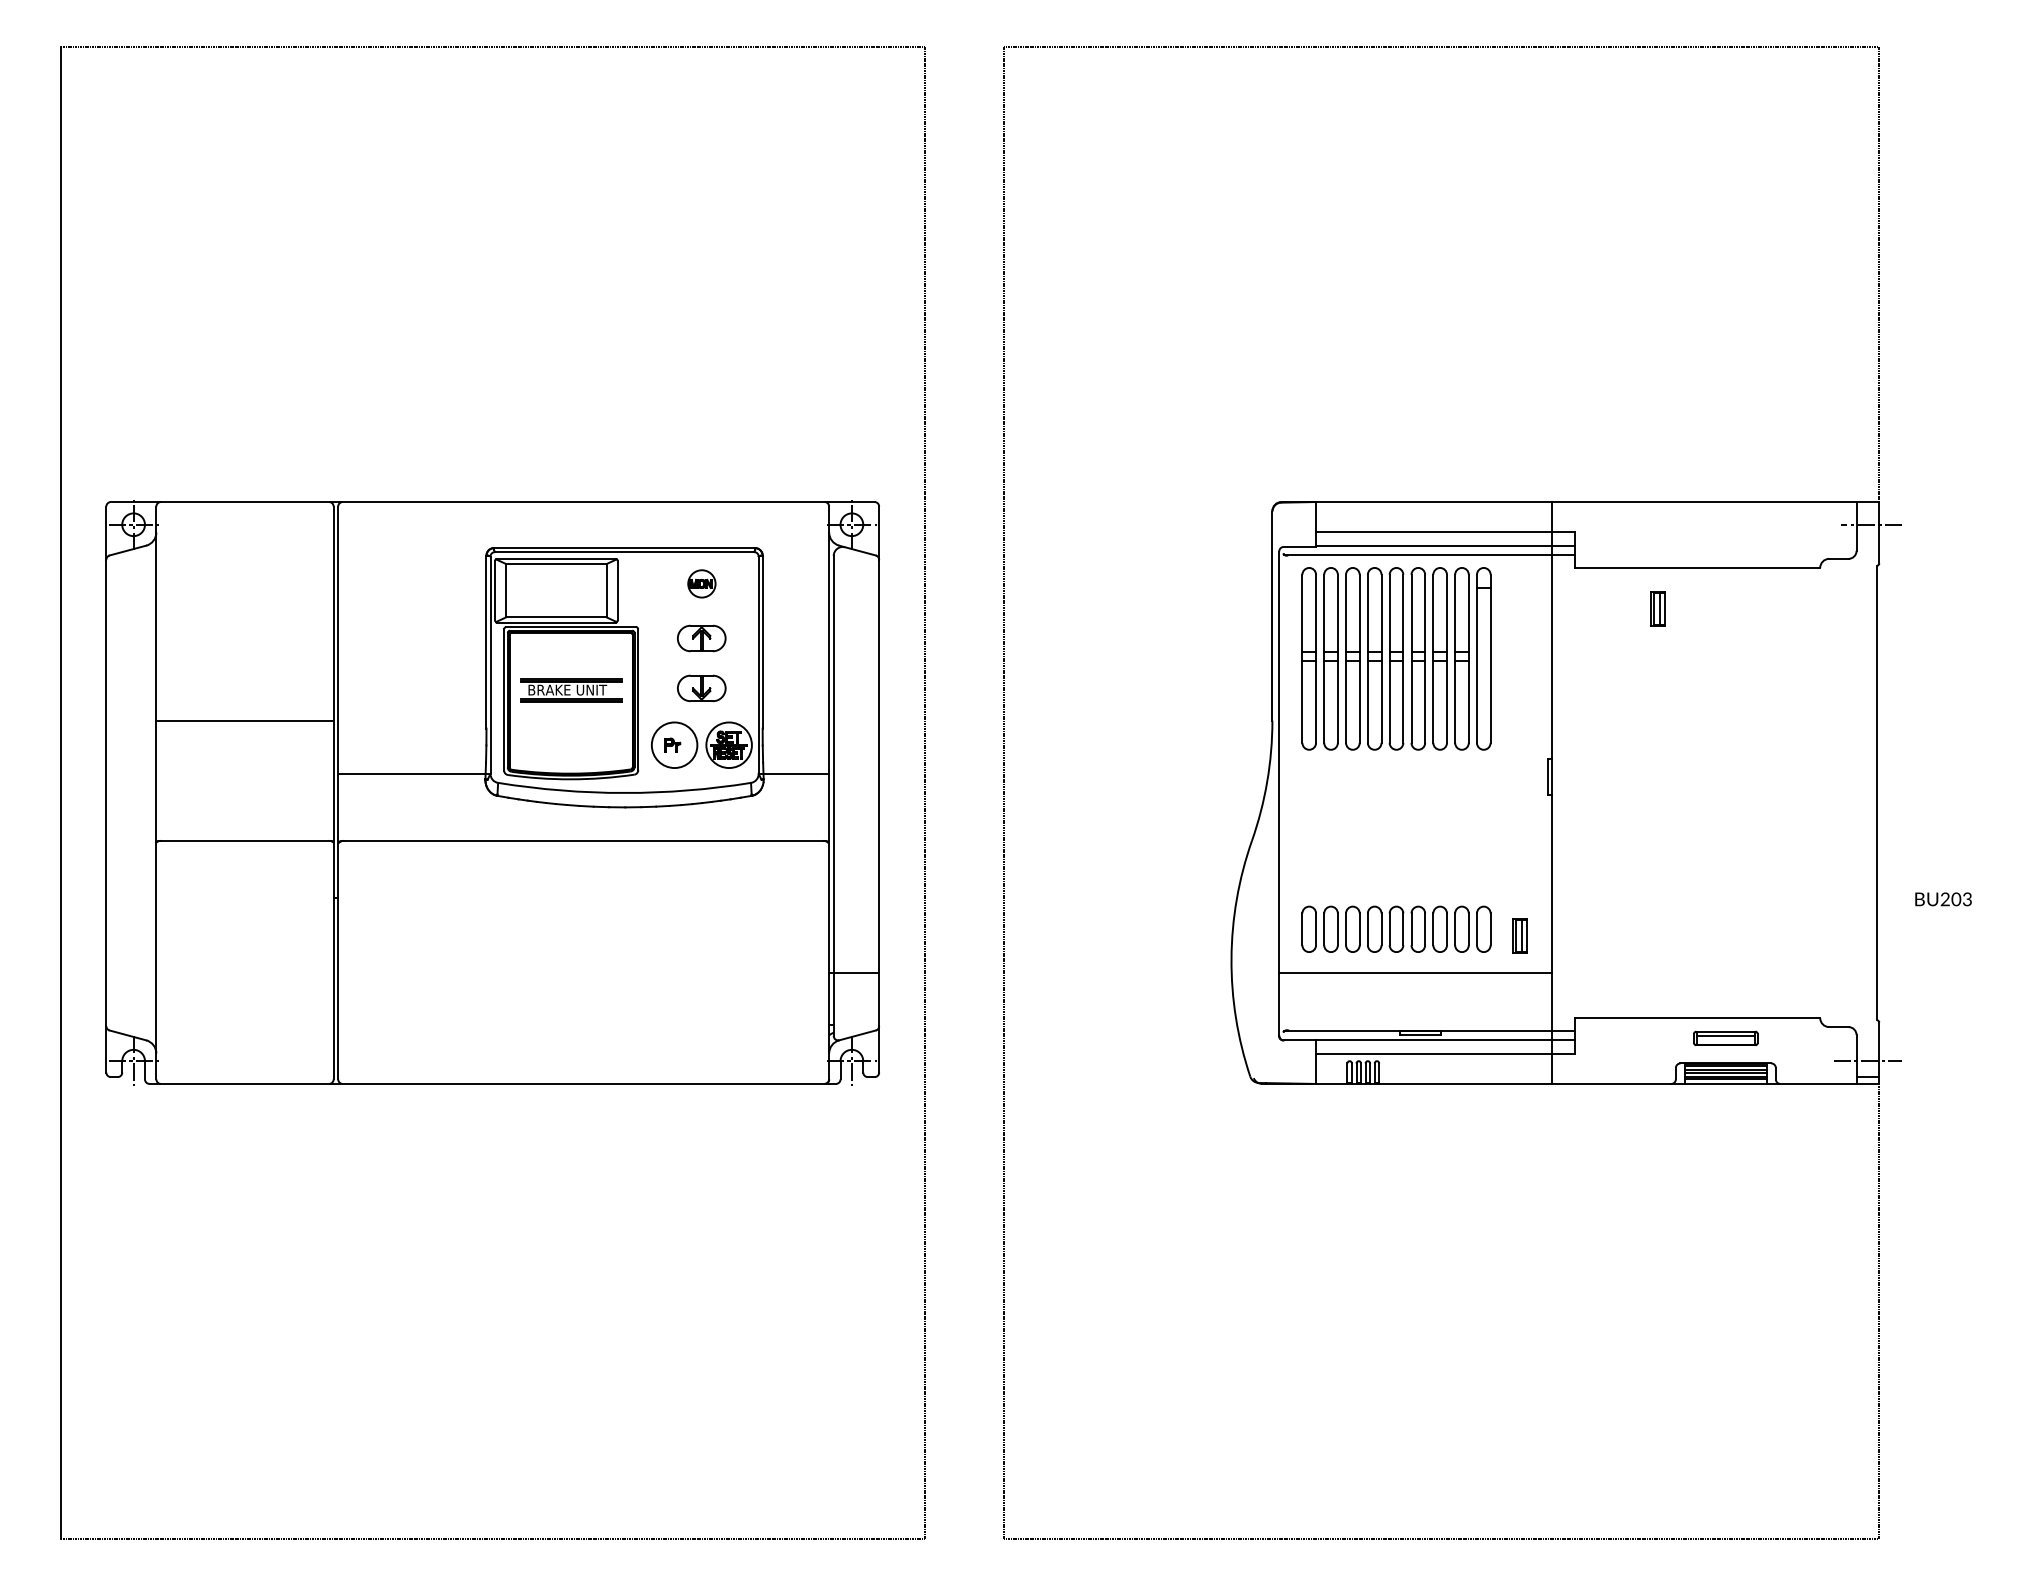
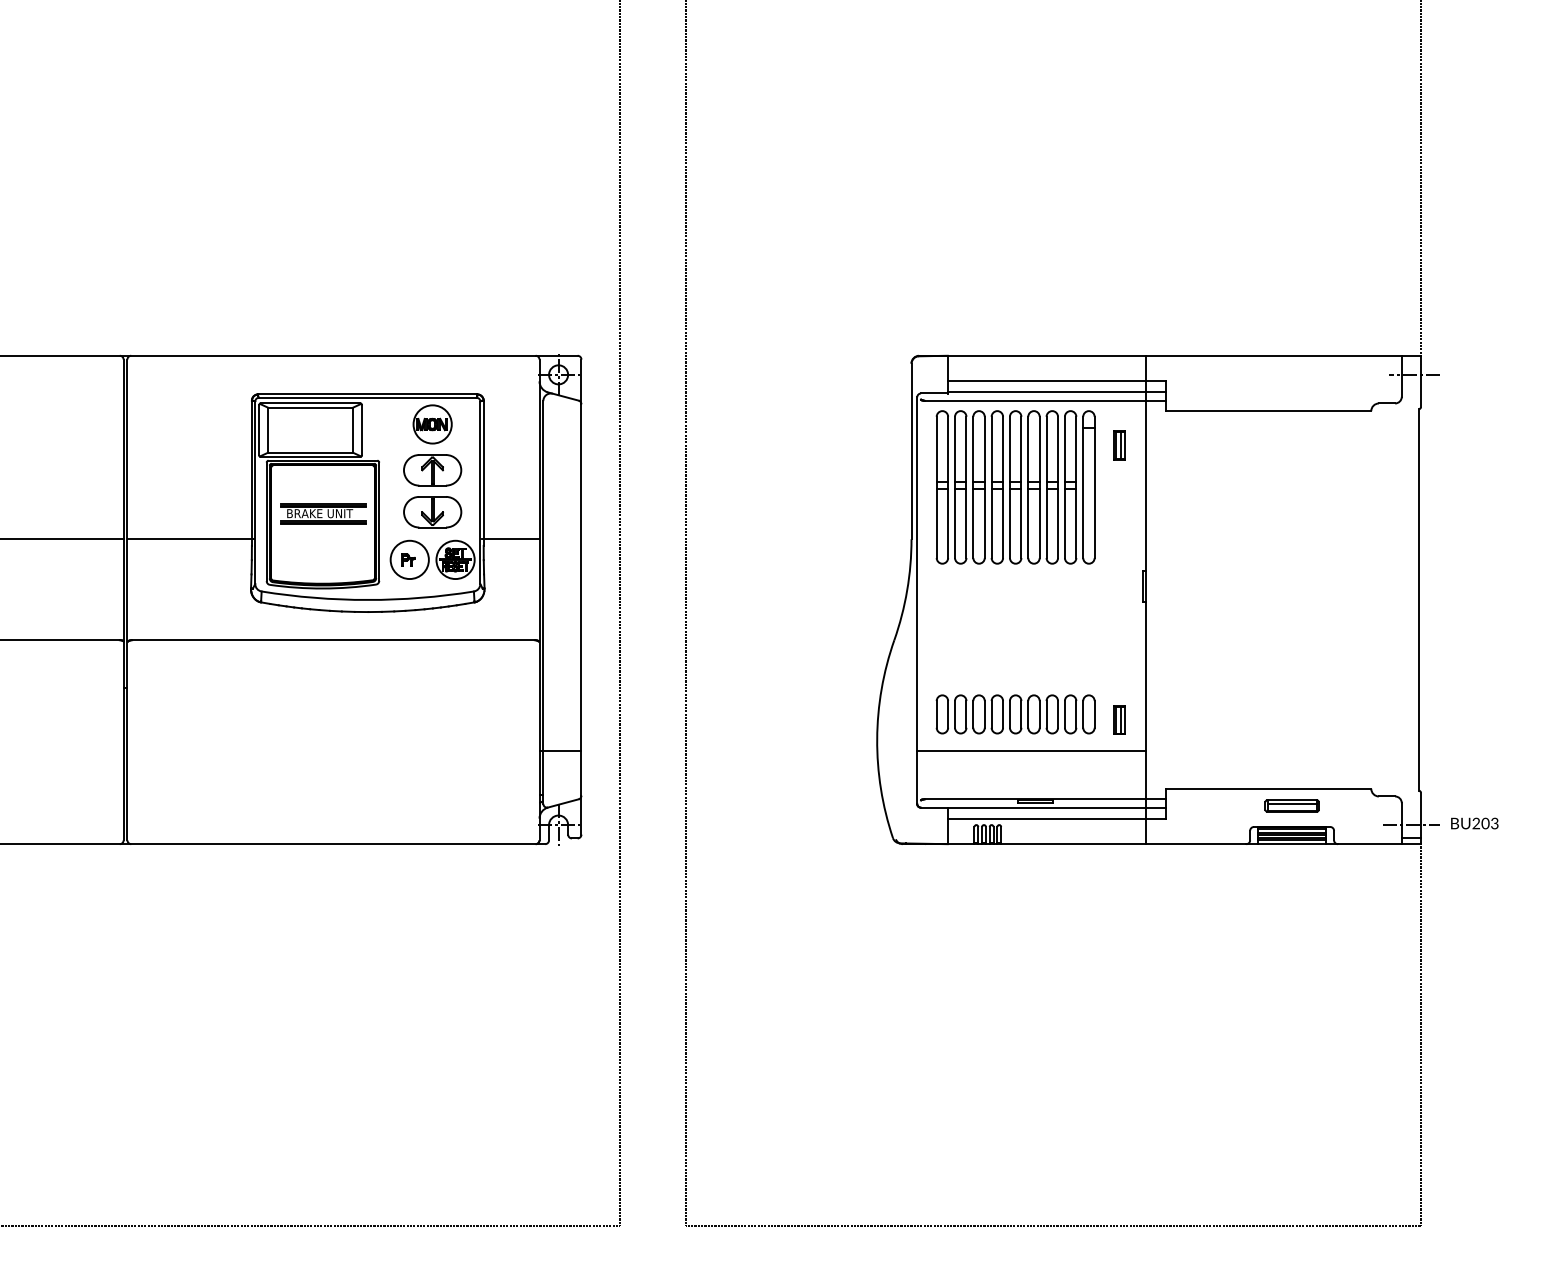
part: (701, 583) -> (432, 424), size x1.67
part: (1657, 608) -> (1118, 445), moved
part: (701, 638) -> (432, 470), size x1.43
part: (701, 688) -> (432, 512), size x1.43
line: (413, 773) -> (190, 539), moved
line: (794, 773) -> (510, 539), moved
text: (1943, 899) -> (1474, 823), moved

